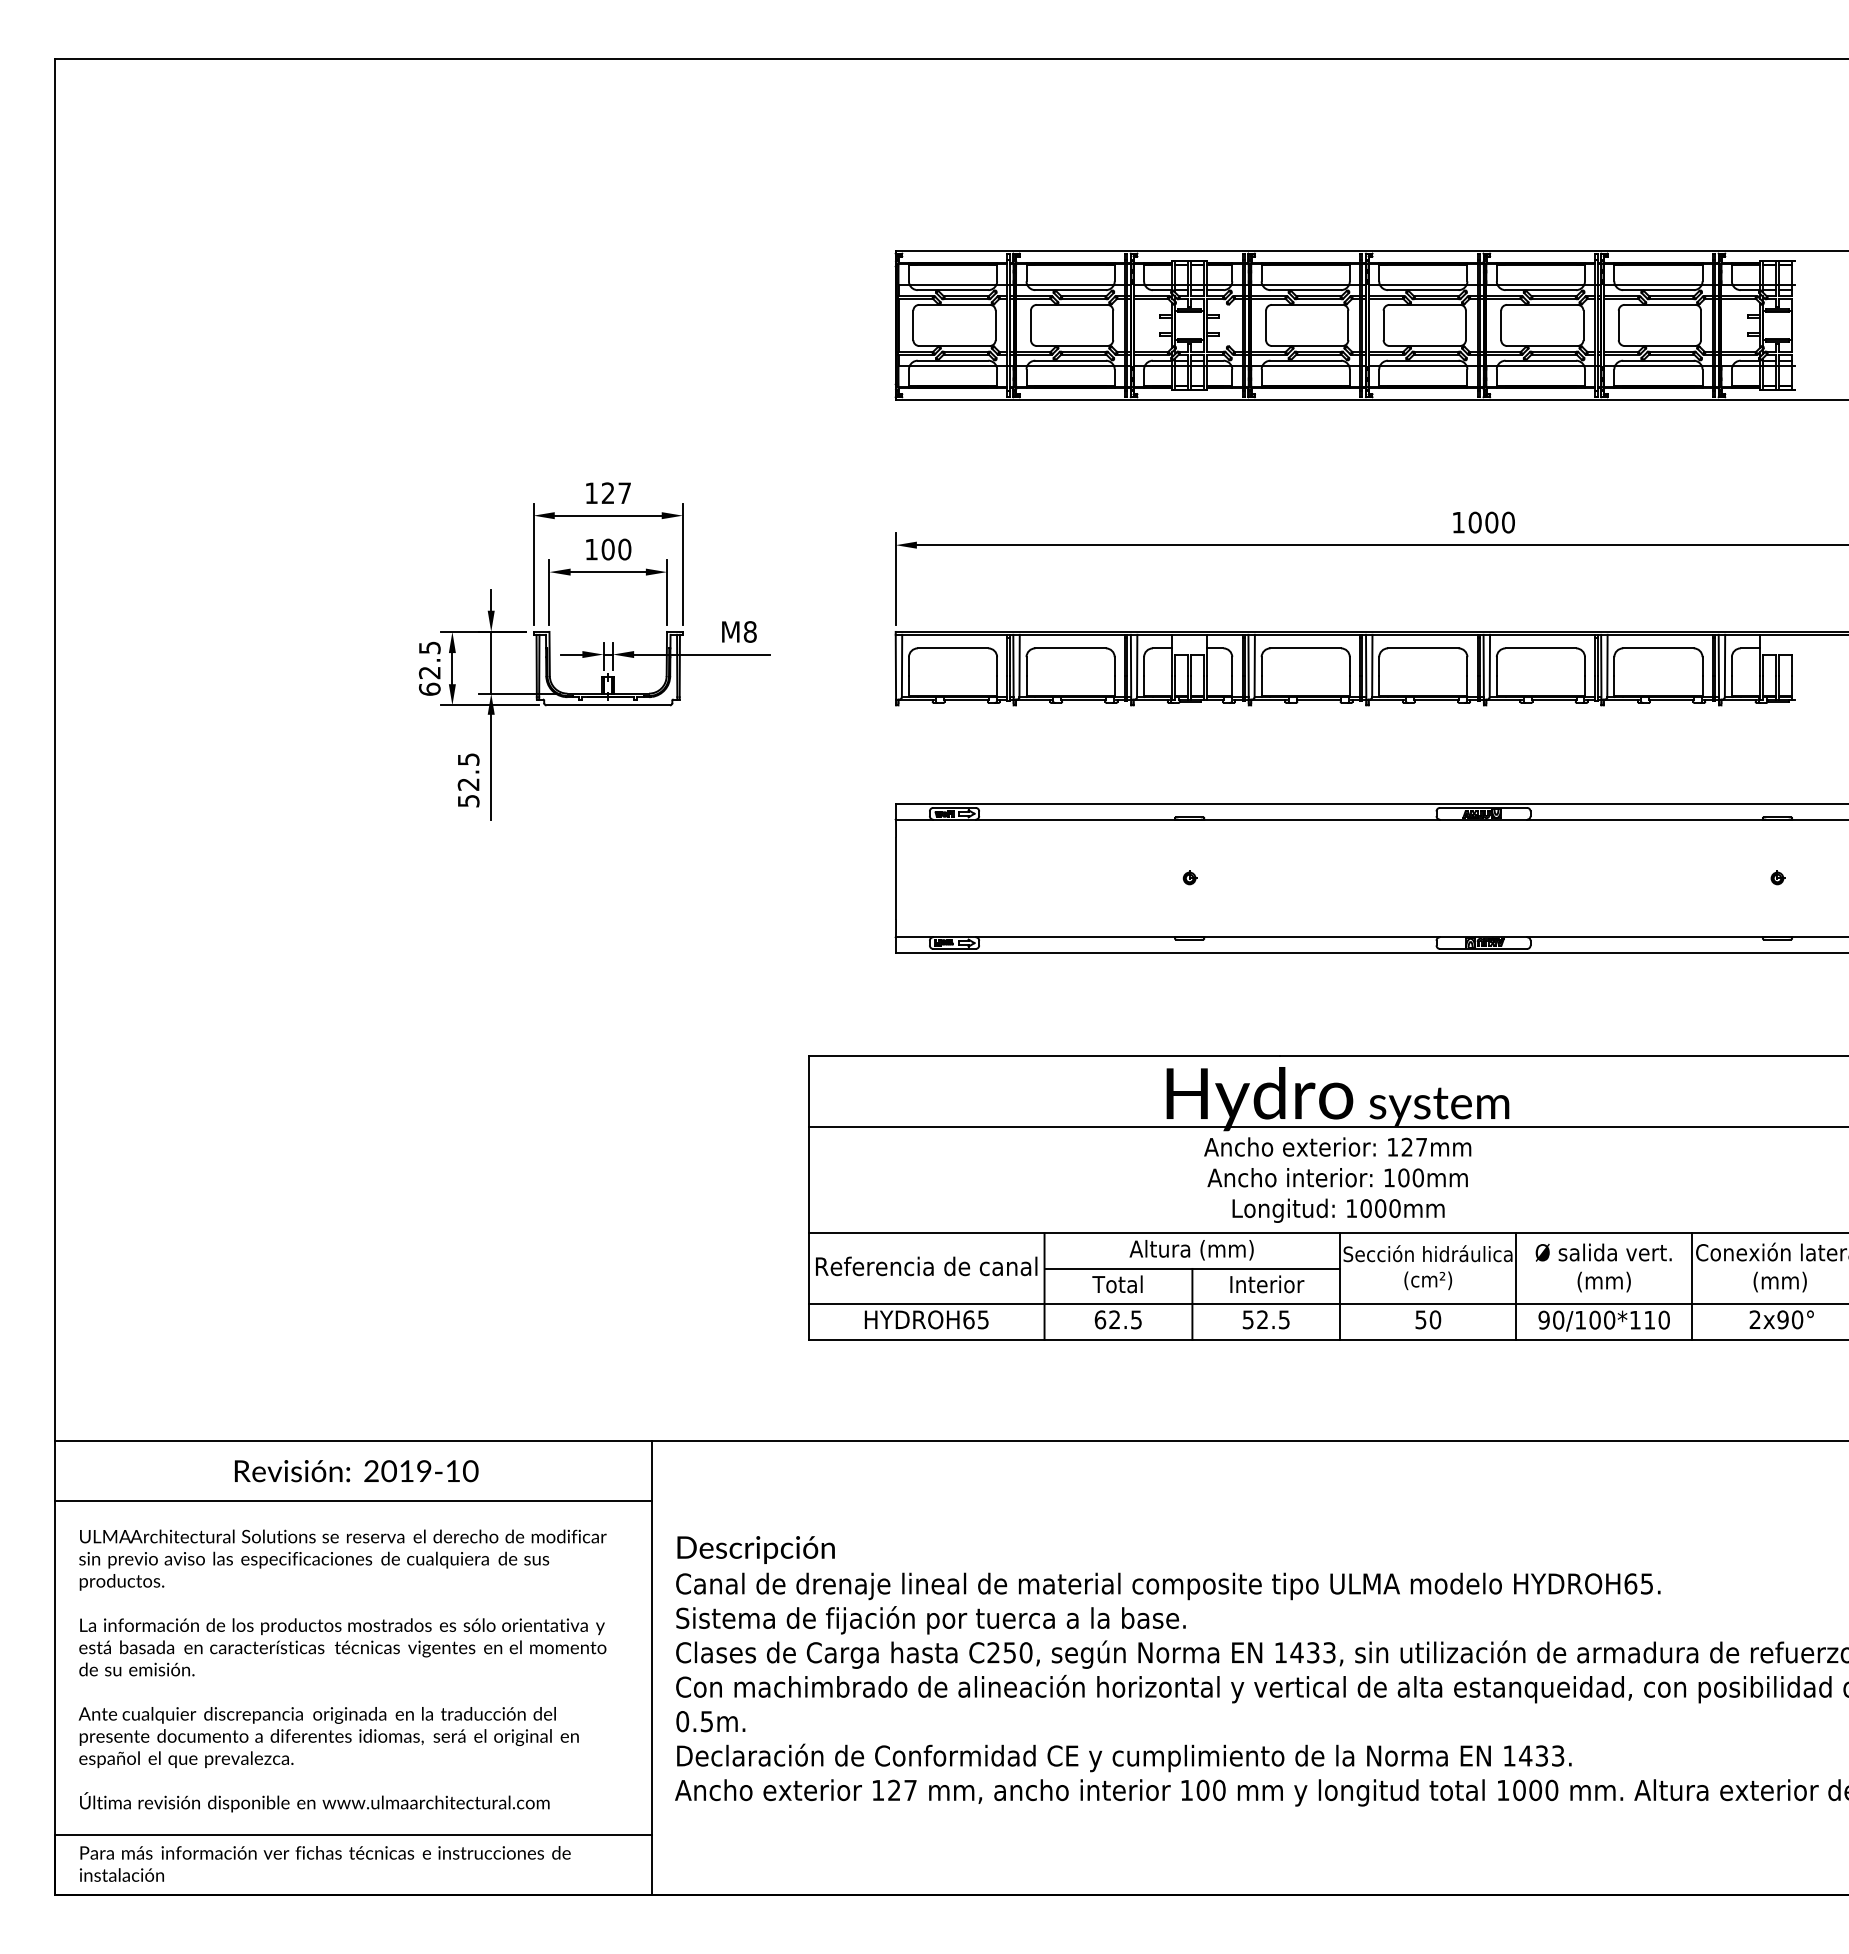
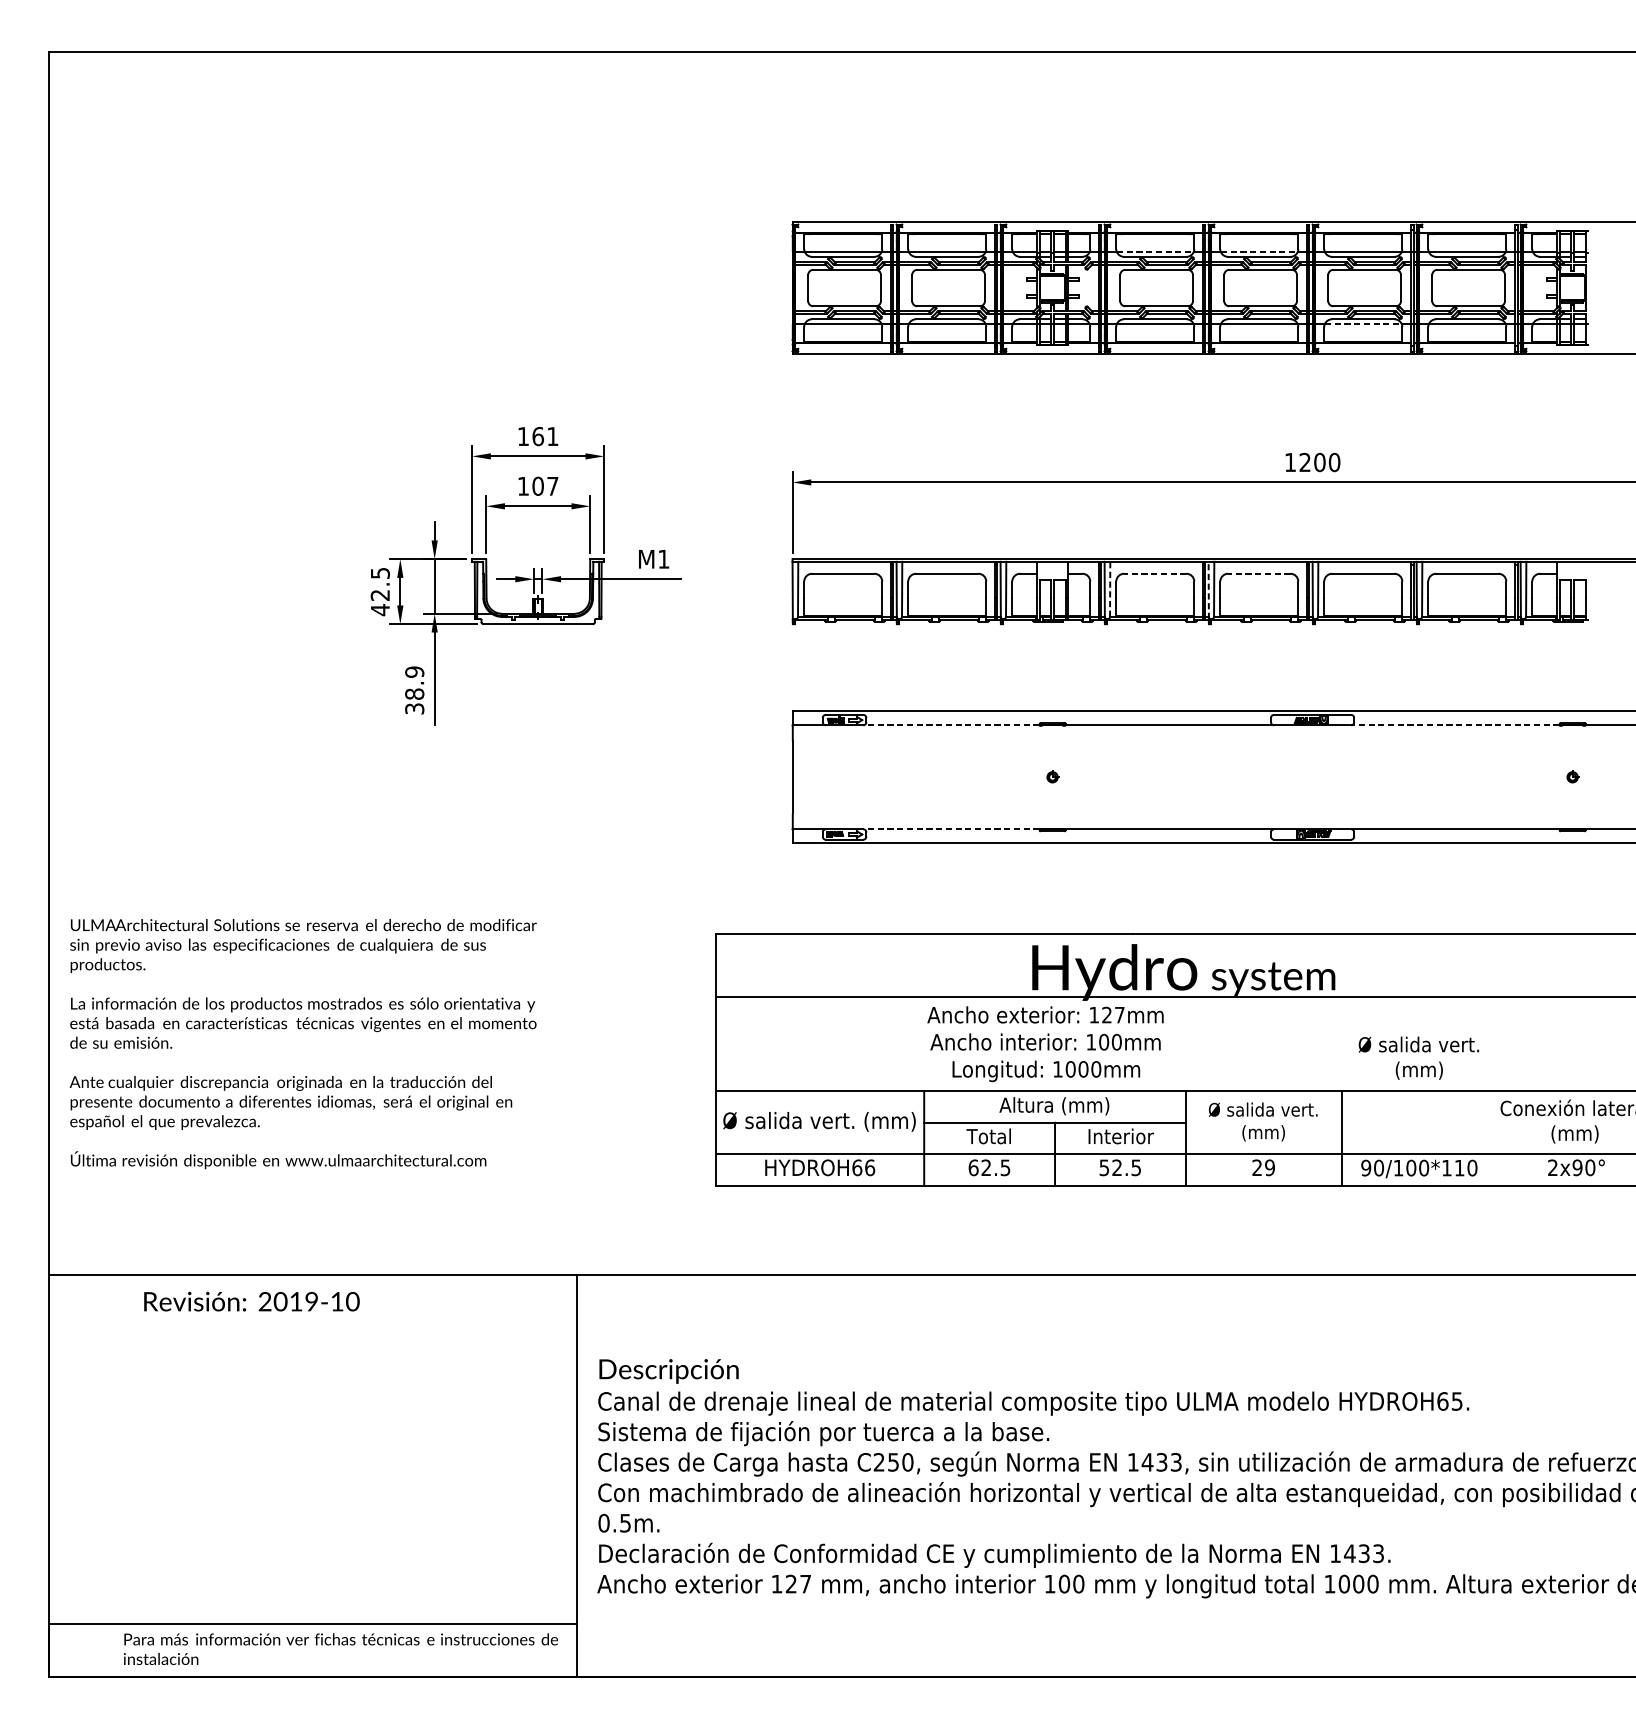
line: (1306, 284) -> (1155, 251), solid -> dashed
line: (1423, 284) -> (1259, 251), solid -> dashed
line: (1541, 366) -> (1363, 324), solid -> dashed
text: (615, 493) -> (544, 436), 127 -> 161
text: (1474, 522) -> (1304, 462), 1000 -> 1200
text: (624, 549) -> (552, 486), 100 -> 107
text: (749, 631) -> (663, 558), M8 -> M1
line: (1305, 648) -> (1155, 573), solid -> dashed
line: (1422, 648) -> (1258, 573), solid -> dashed
line: (1254, 665) -> (1109, 588), solid -> dashed
line: (1366, 666) -> (1209, 589), solid -> dashed
text: (429, 689) -> (380, 610), 62.5 -> 42.5
text: (468, 779) -> (414, 689), 52.5 -> 38.9
line: (1075, 819) -> (951, 725), solid -> dashed
line: (1644, 819) -> (1454, 725), solid -> dashed
line: (1075, 937) -> (951, 829), solid -> dashed
text: (1337, 1179) -> (1045, 1043), moved
text: (926, 1267) -> (819, 1121), Referencia de canal -> Ø salida vert. (mm)
text: (1427, 1267) -> (1263, 1121), Sección hidráulica (cm²) -> Ø salida vert. (mm)
text: (1603, 1267) -> (1418, 1057), moved
line: (1692, 1286) -> (1497, 1138), removed
text: (983, 1319) -> (870, 1167), HYDROH65 -> HYDROH66
text: (1428, 1319) -> (1263, 1167), 50 -> 29
text: (356, 1471) -> (251, 1301), moved
line: (353, 1501) -> (312, 1328), removed
text: (342, 1670) -> (303, 1043), moved
text: (324, 1863) -> (340, 1648), moved

